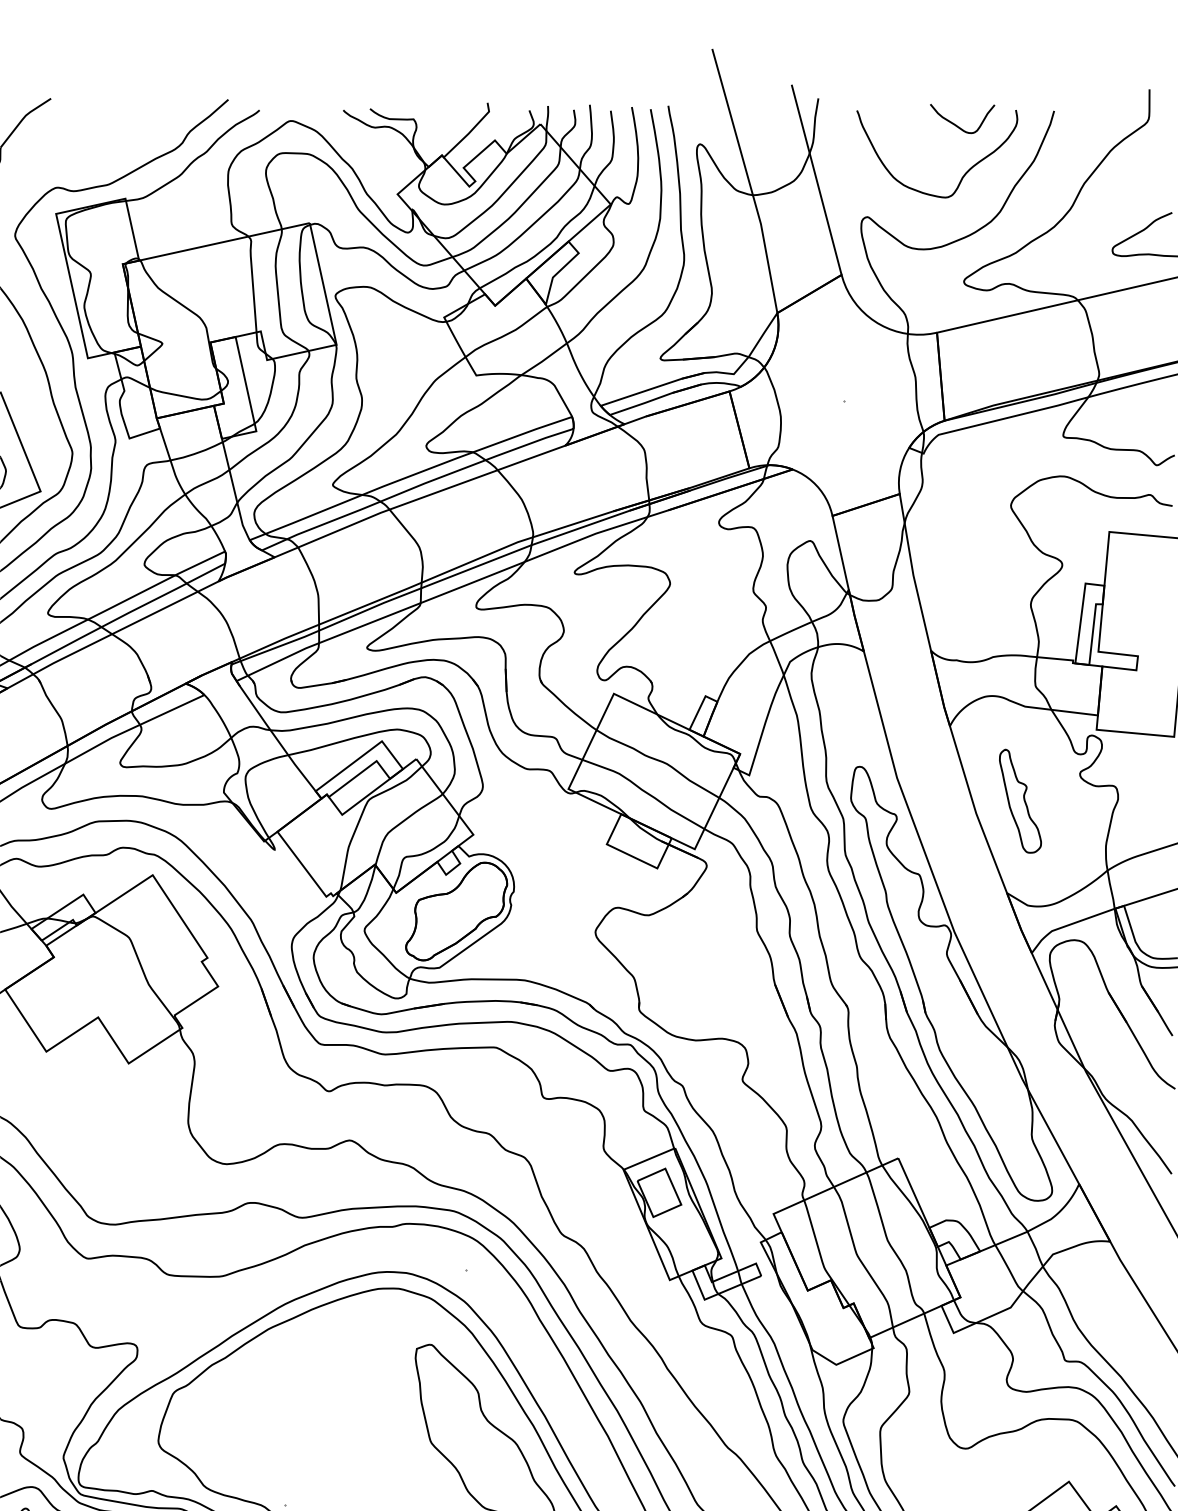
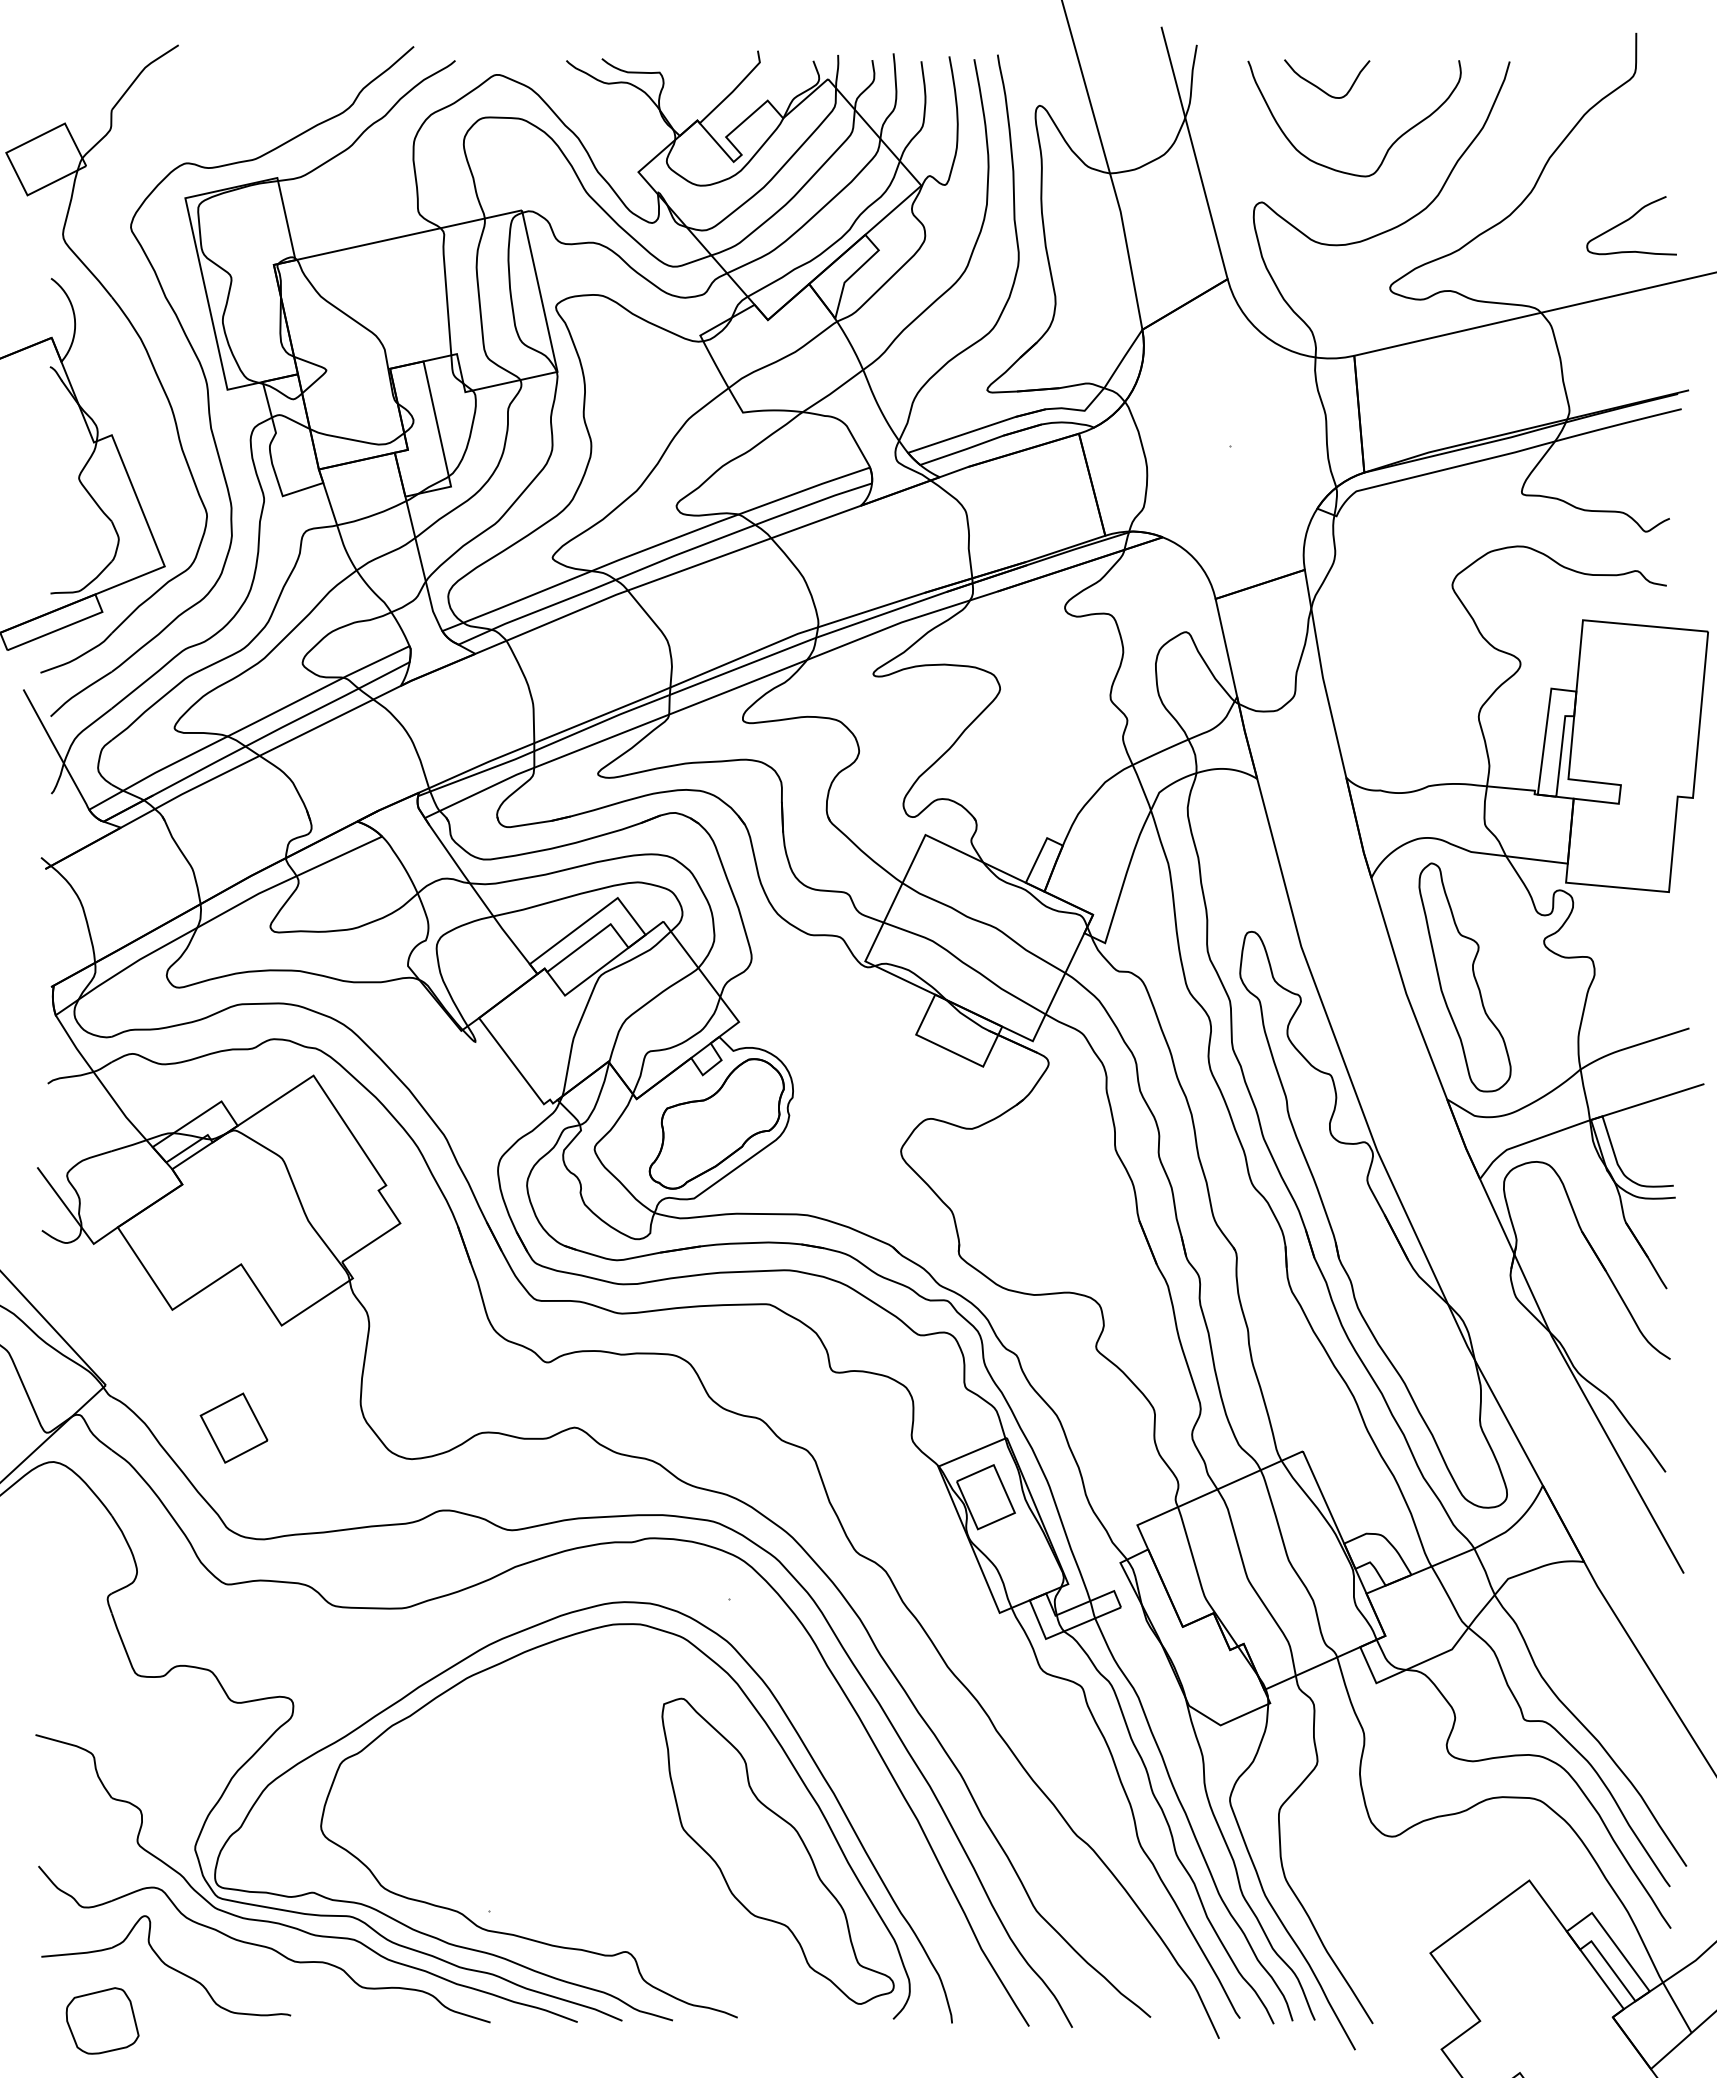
curve: (958, 125) -> (1321, 88), moved
part: (1020, 801) -> (1464, 977), size x1.67
part: (92, 1140) -> (233, 1427), added

